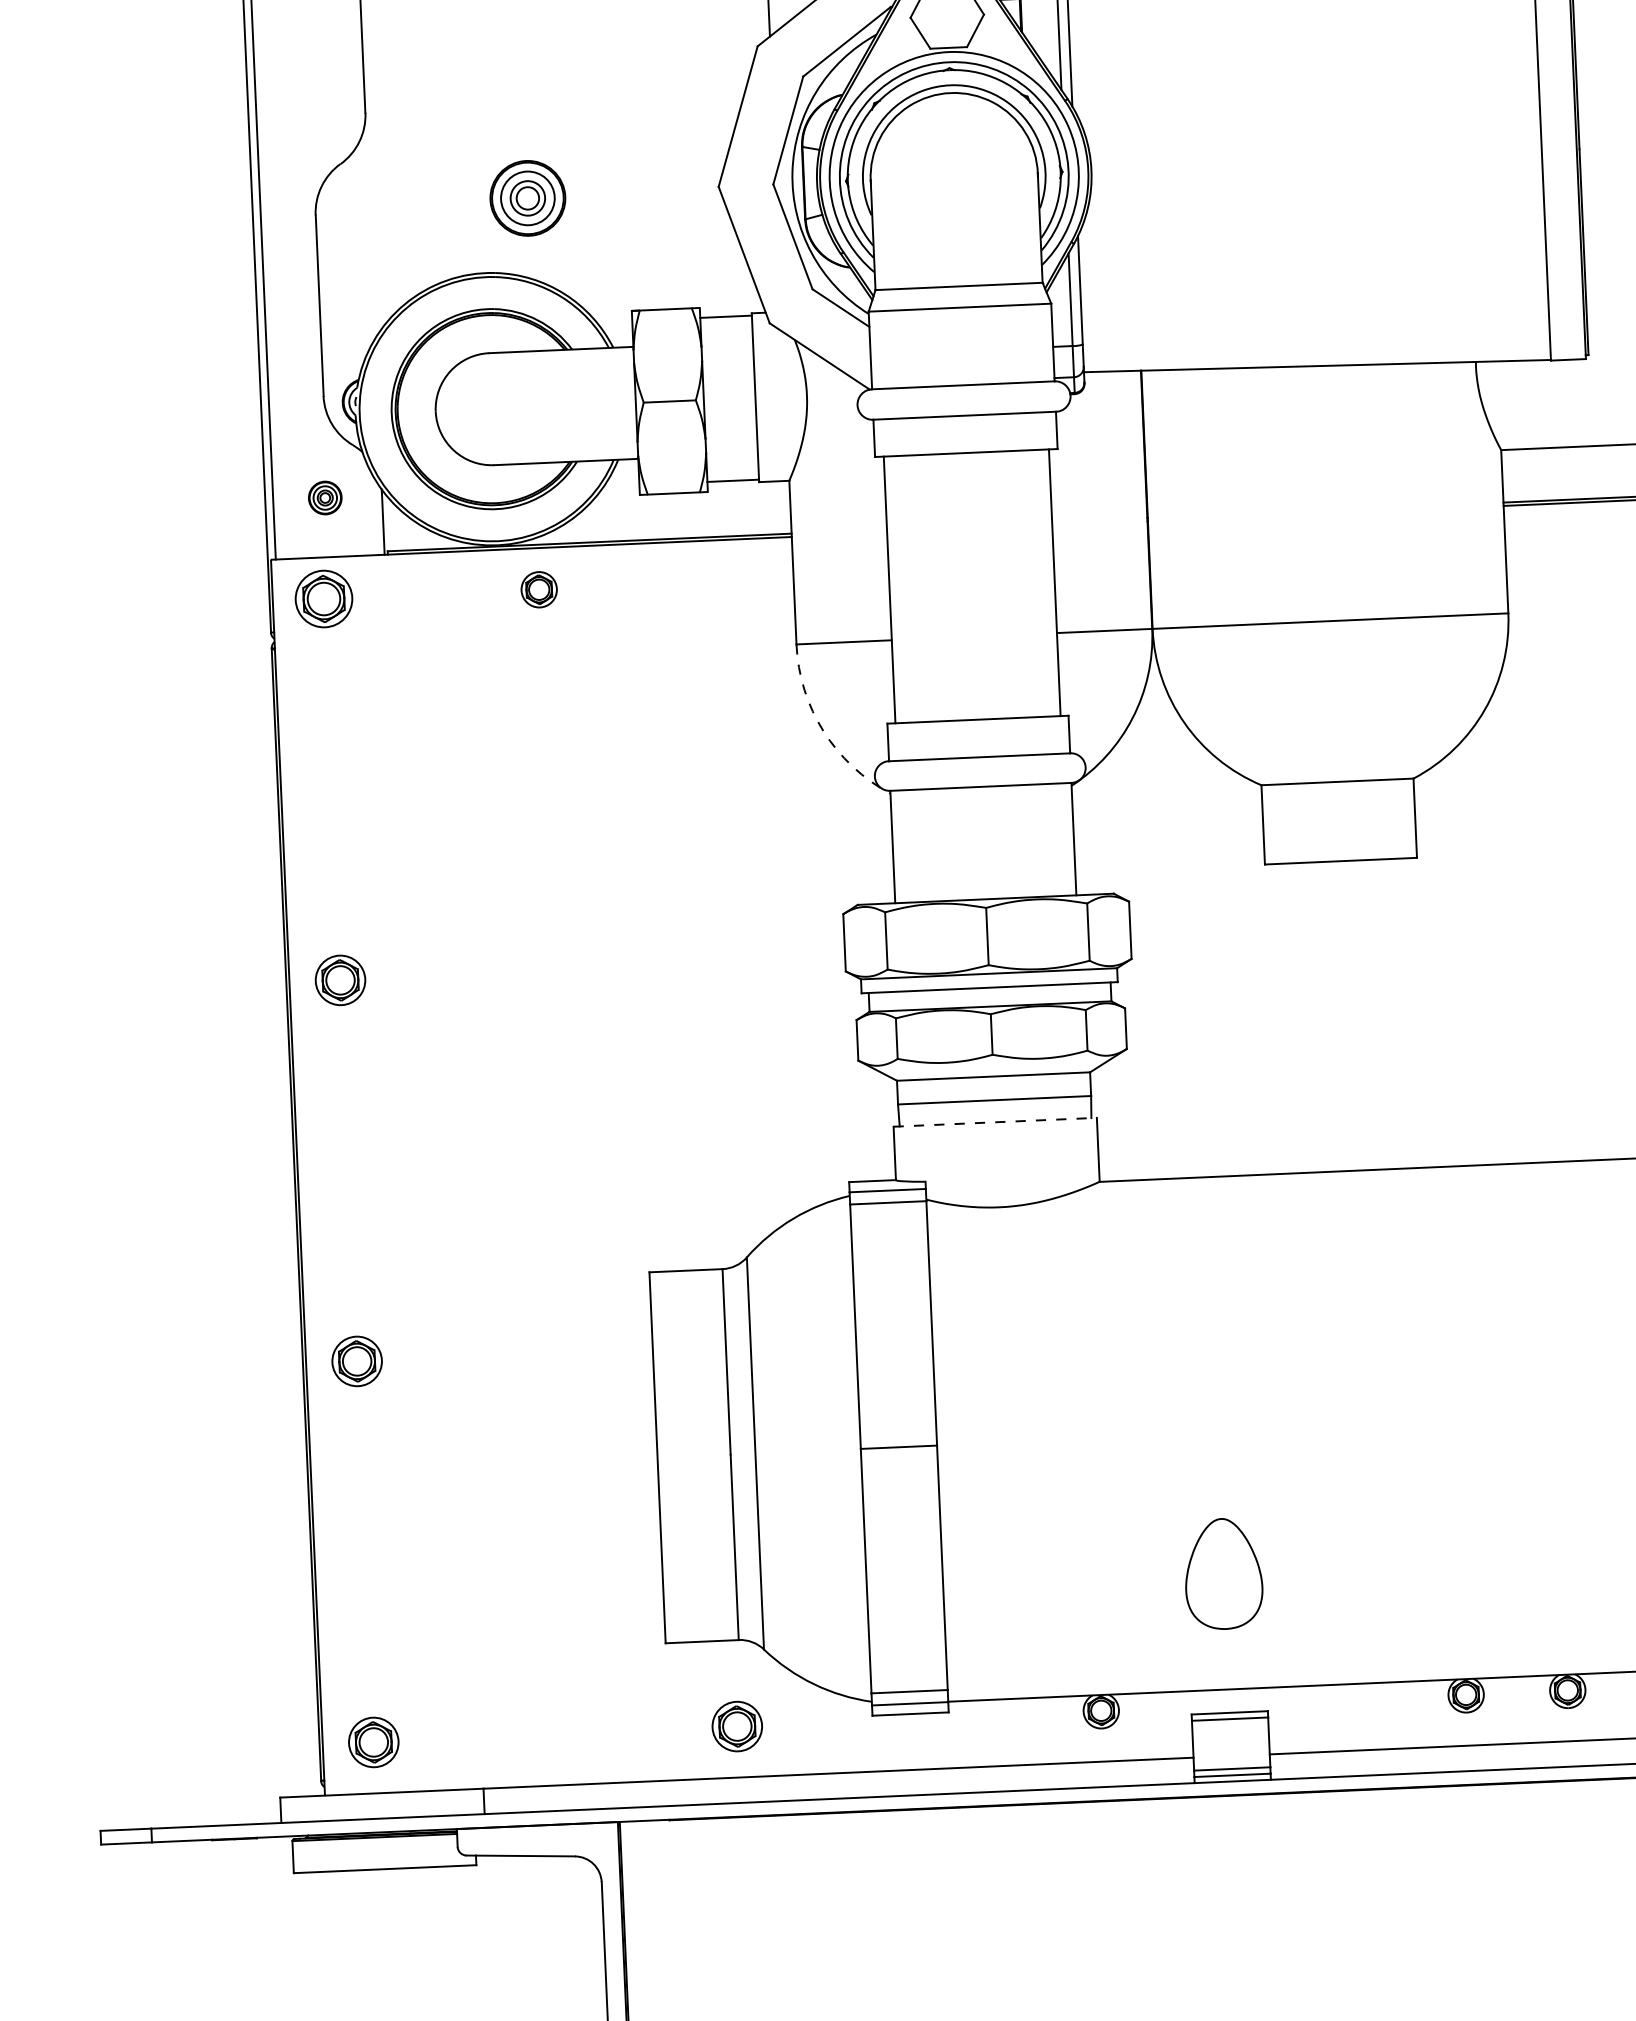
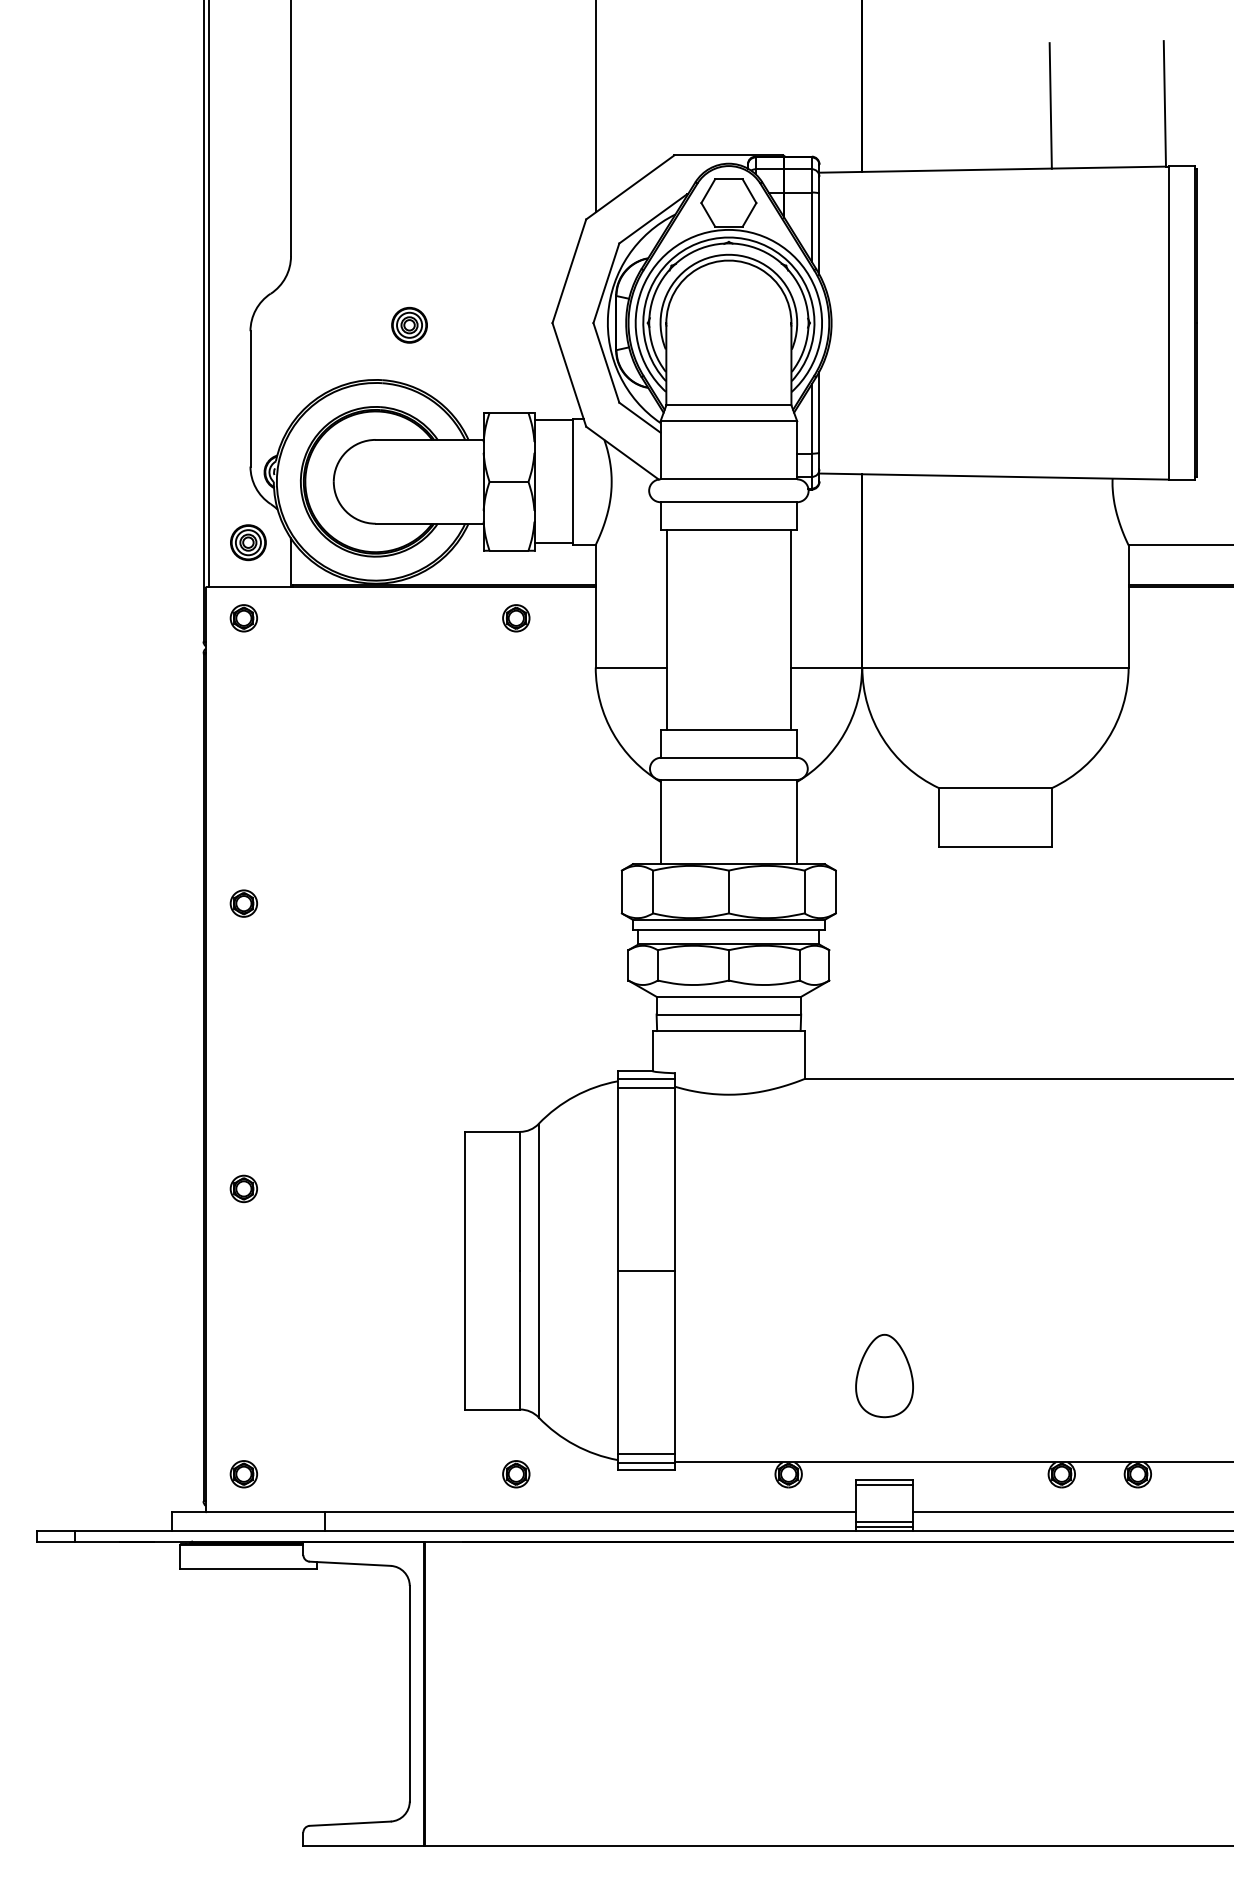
part: (527, 197) -> (409, 324), size x0.62
part: (325, 497) -> (248, 542), size x1.43
part: (539, 590) -> (516, 618), moved
part: (323, 599) -> (243, 618), size x0.62
arc: (824, 731) -> (613, 733), dashed -> solid
part: (339, 980) -> (243, 903), size x0.71
line: (996, 1122) -> (729, 1031), dashed -> solid
part: (356, 1360) -> (243, 1188), size x0.71
part: (737, 1727) -> (516, 1474), size x0.71
part: (373, 1742) -> (243, 1474), size x0.71

